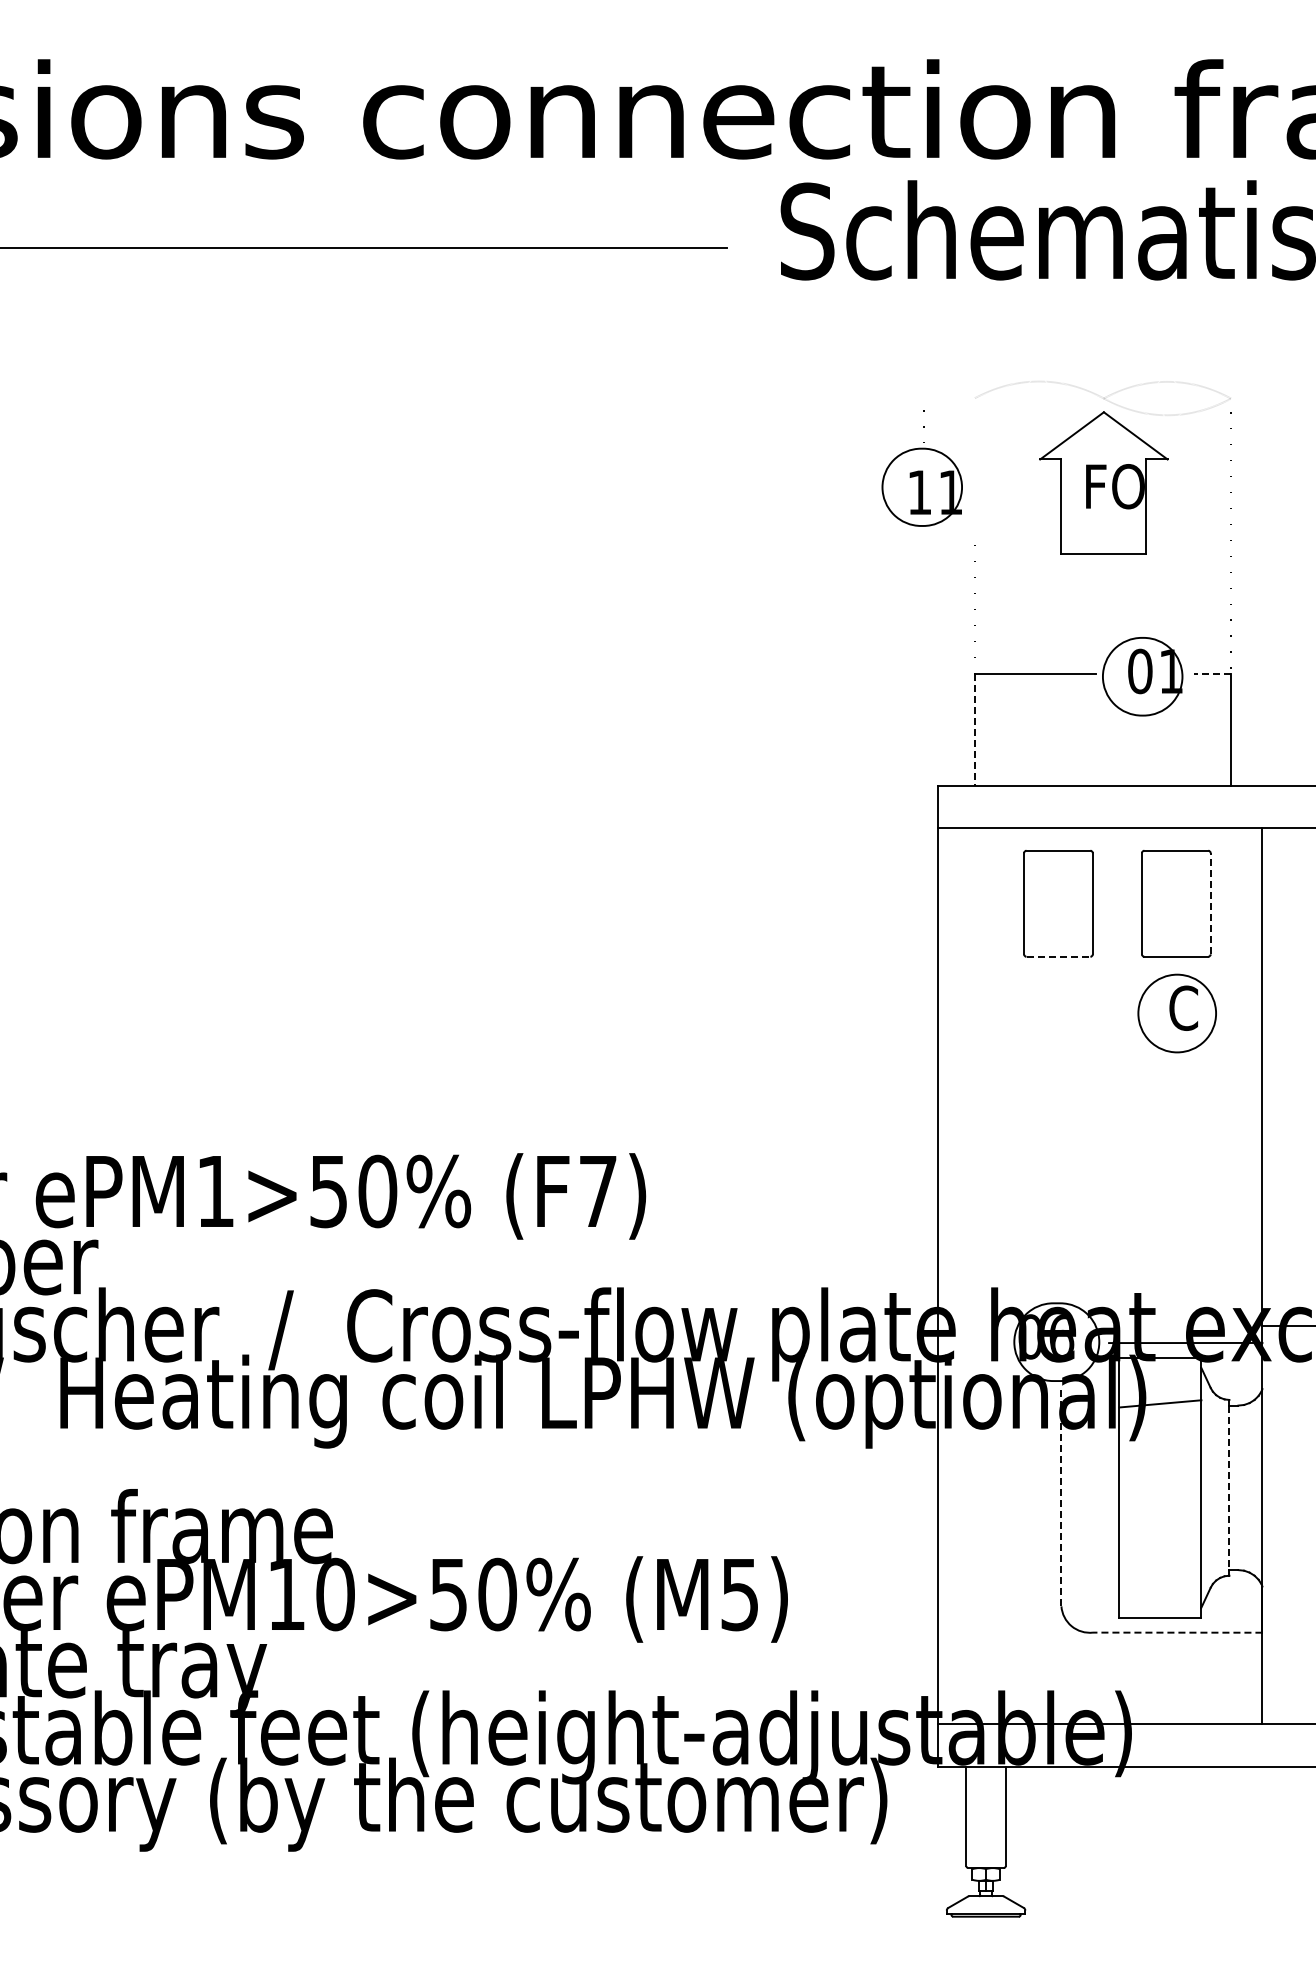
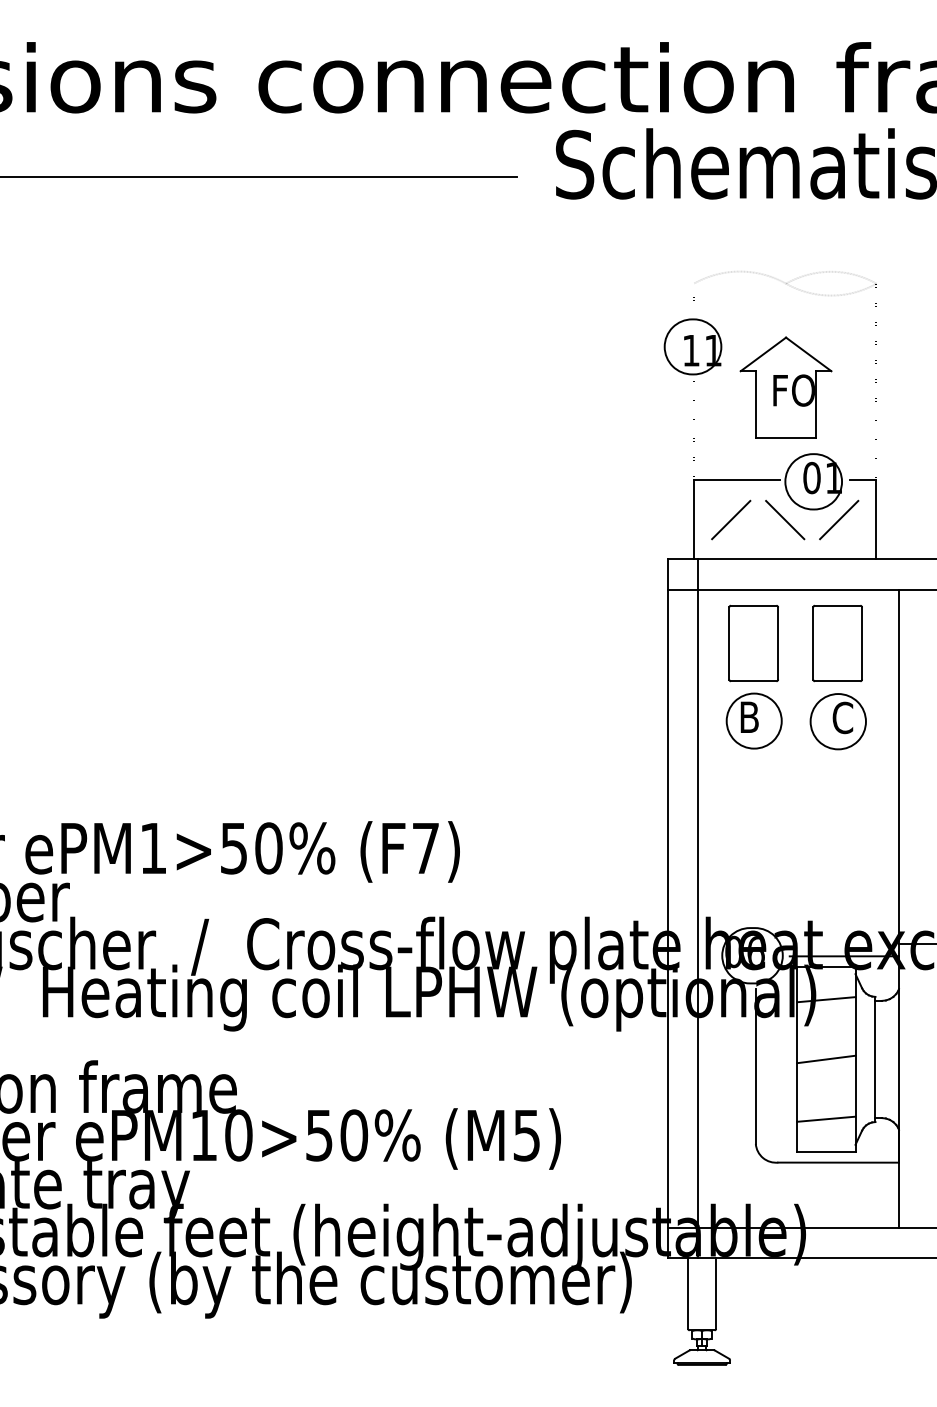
part: (921, 468) -> (692, 333), moved
part: (1103, 482) -> (785, 387), moved
line: (1212, 673) -> (863, 479), dashed -> solid
line: (974, 730) -> (693, 520), dashed -> solid
line: (1026, 730) -> (730, 520), added
line: (1102, 730) -> (785, 520), added
line: (1178, 730) -> (839, 520), added
line: (1210, 903) -> (861, 643), dashed -> solid
line: (1058, 956) -> (753, 681), dashed -> solid
part: (1058, 1012) -> (753, 720), added
line: (980, 1275) -> (698, 908), added
line: (1160, 1487) -> (826, 1059), added
line: (1229, 1488) -> (875, 1059), dashed -> solid
line: (1061, 1497) -> (755, 1066), dashed -> solid
line: (1160, 1571) -> (826, 1119), added
line: (1177, 1632) -> (838, 1162), dashed -> solid

